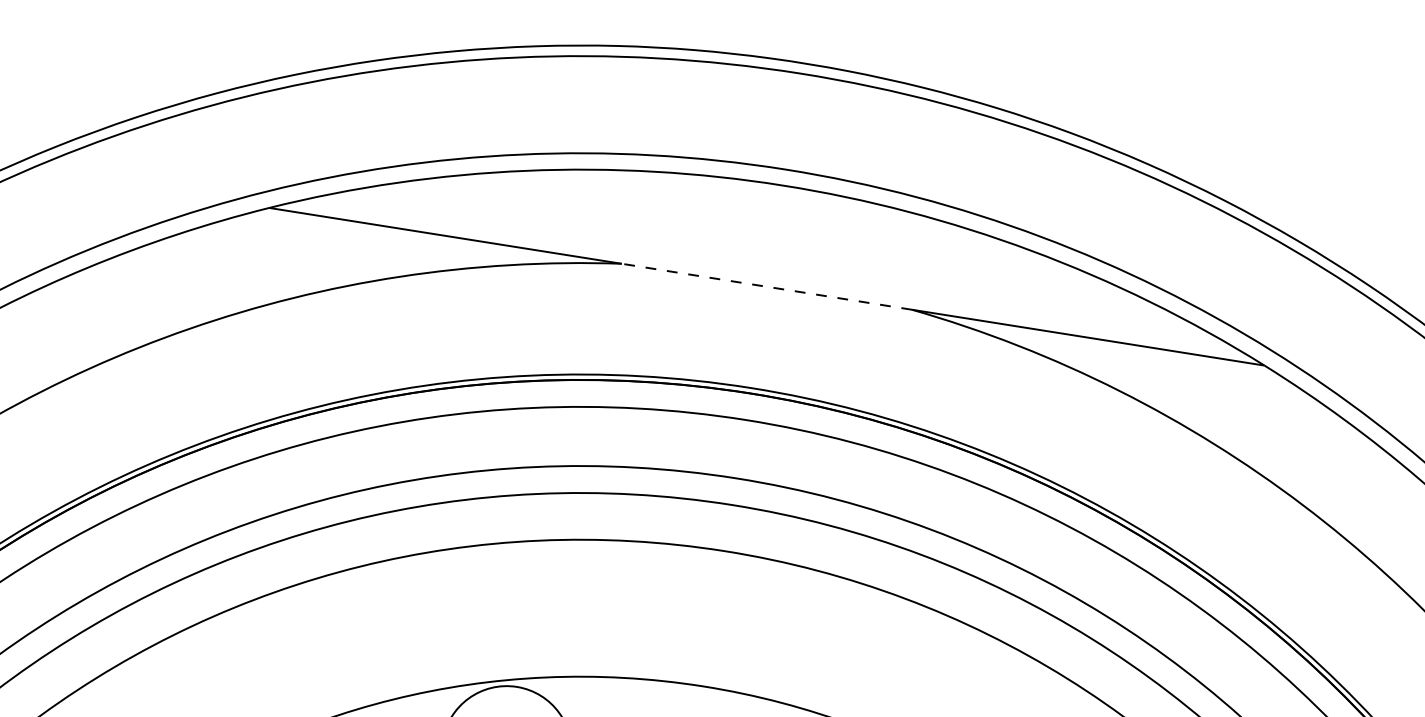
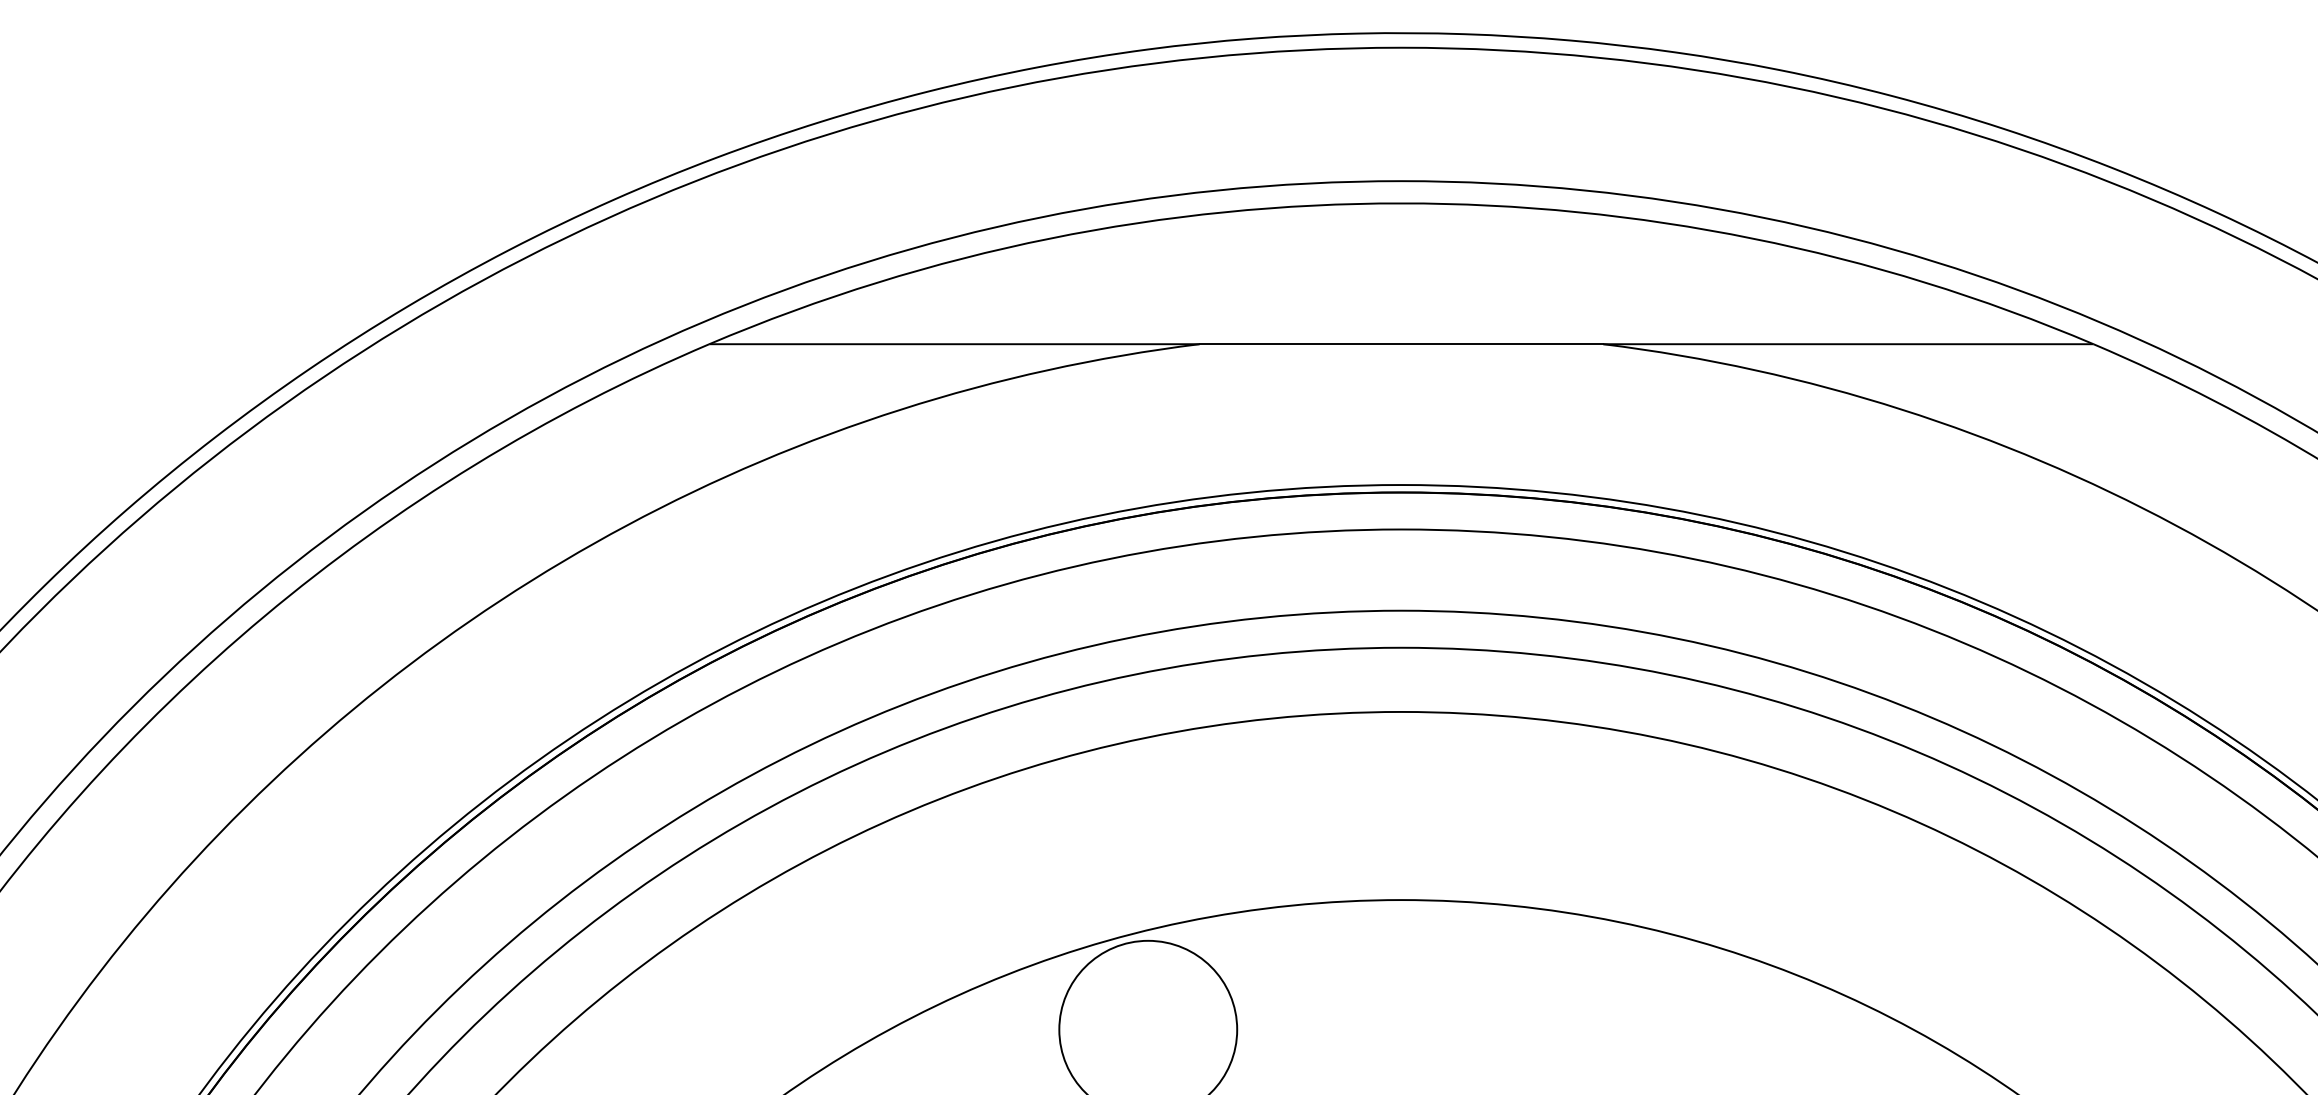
line: (766, 286) -> (1401, 344), dashed -> solid

